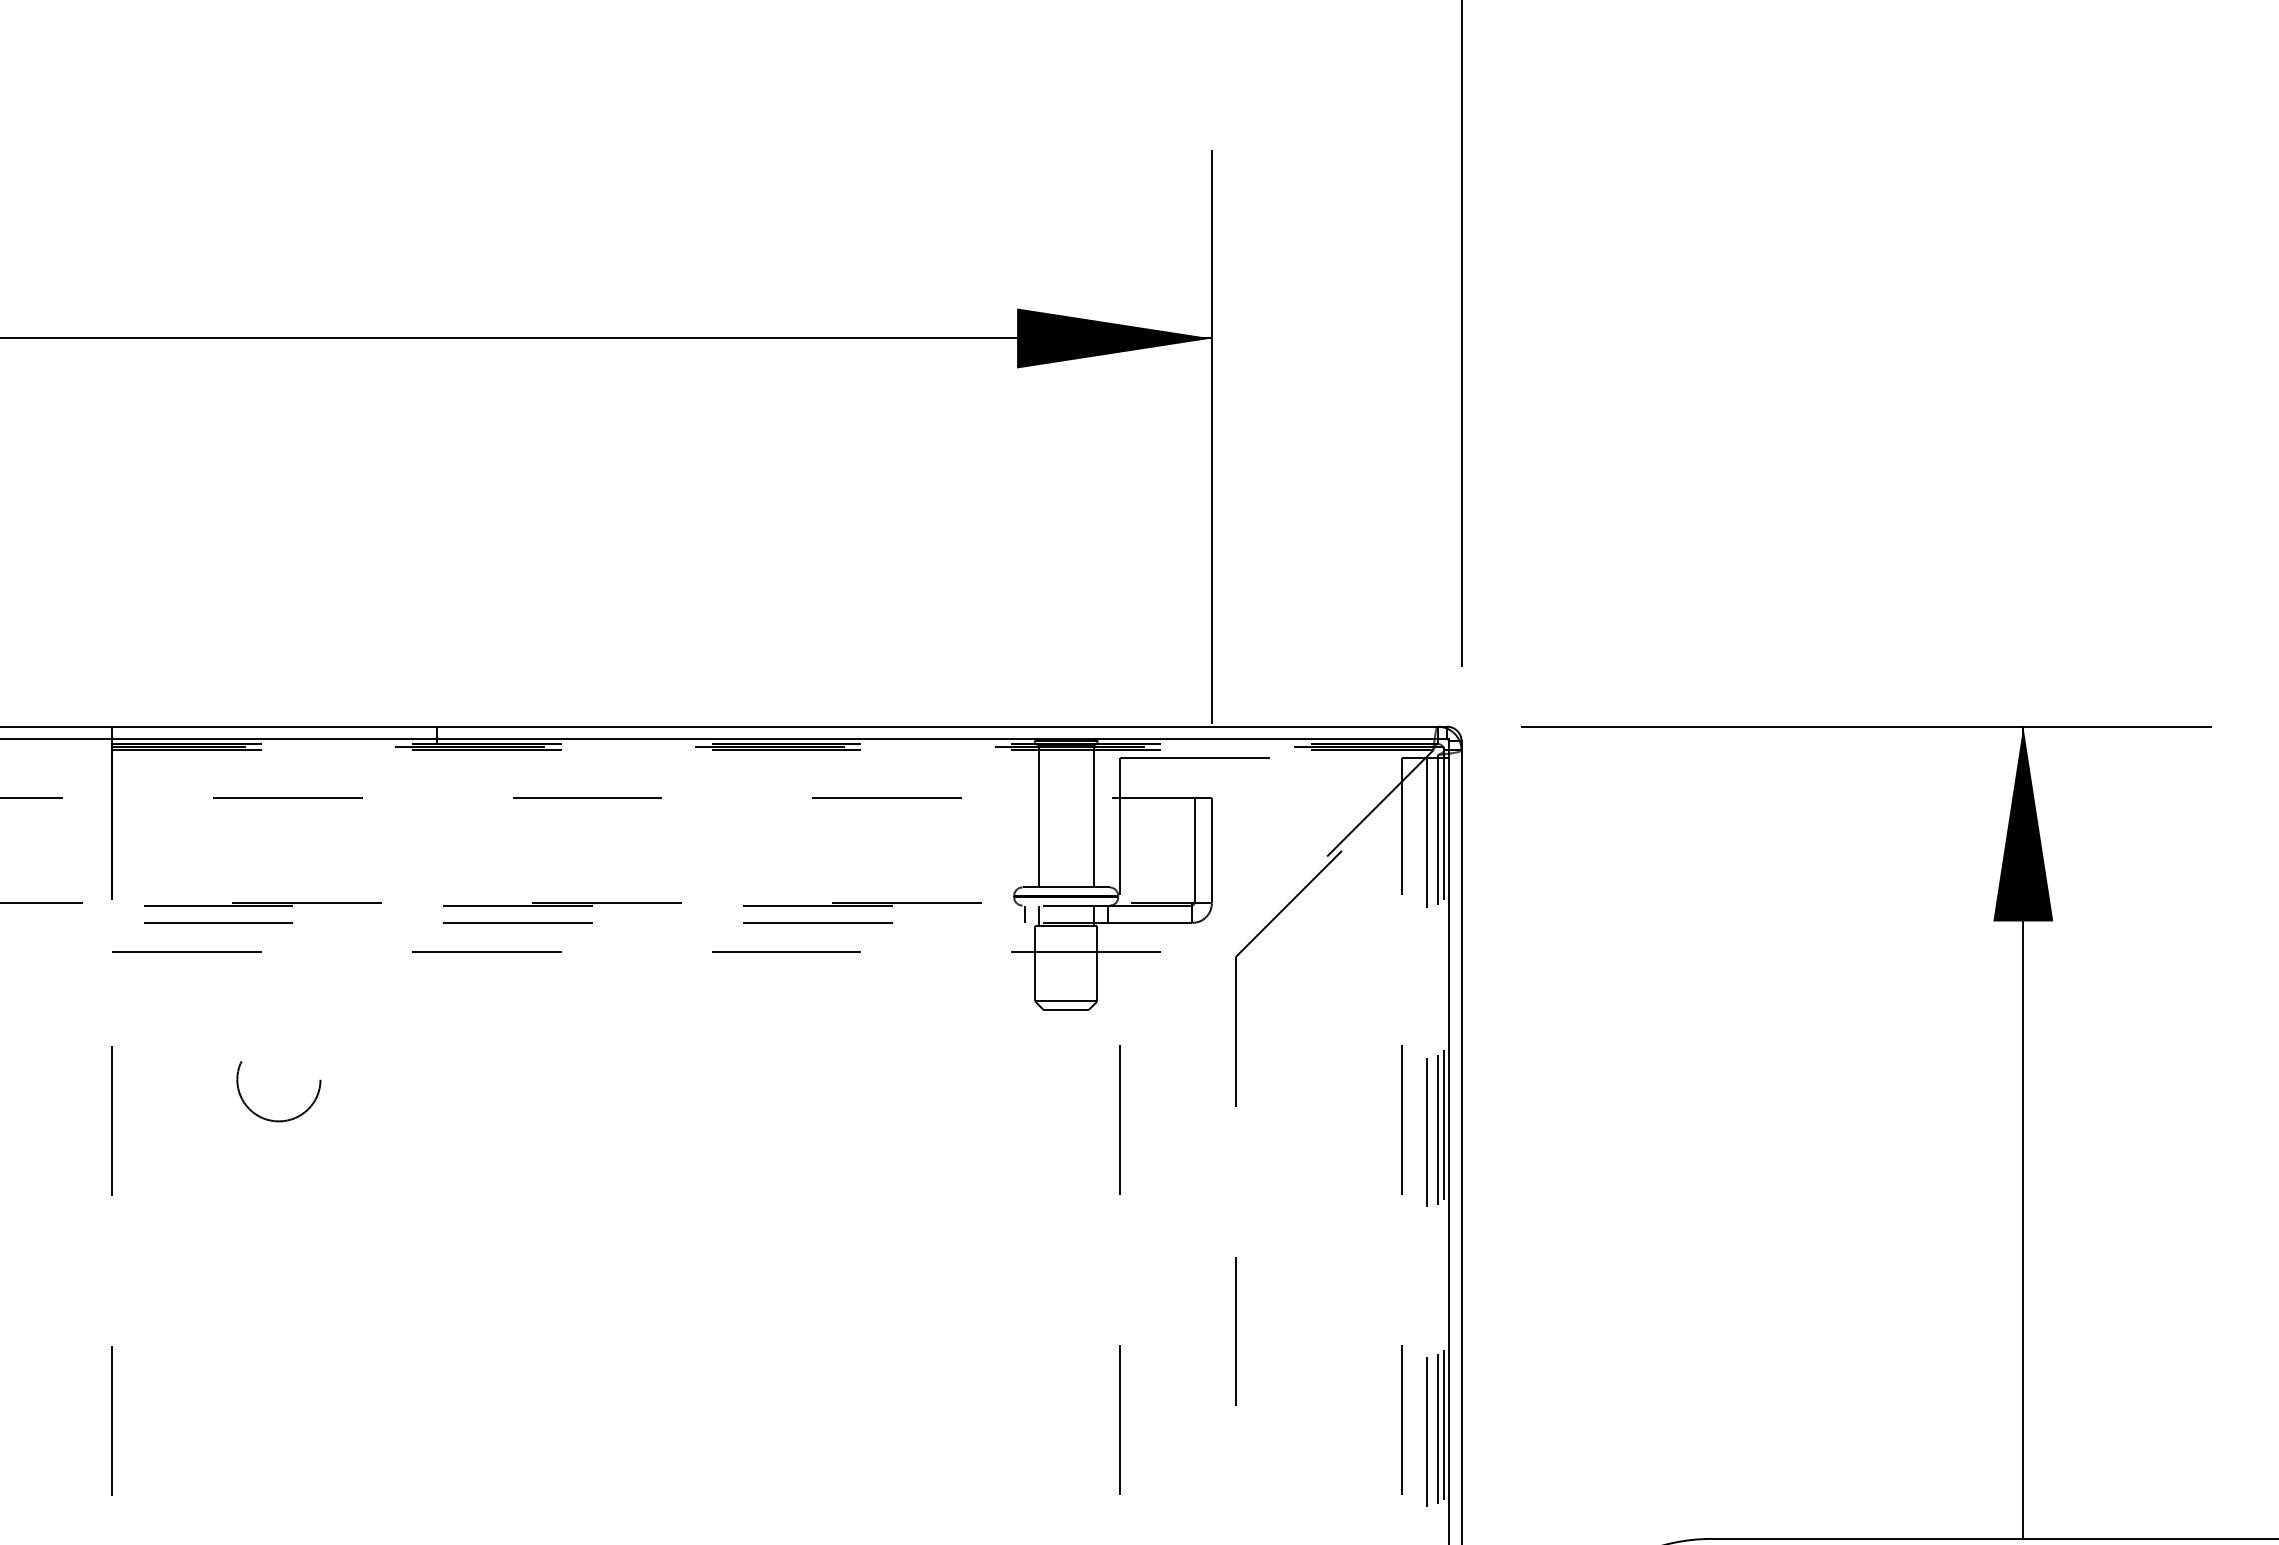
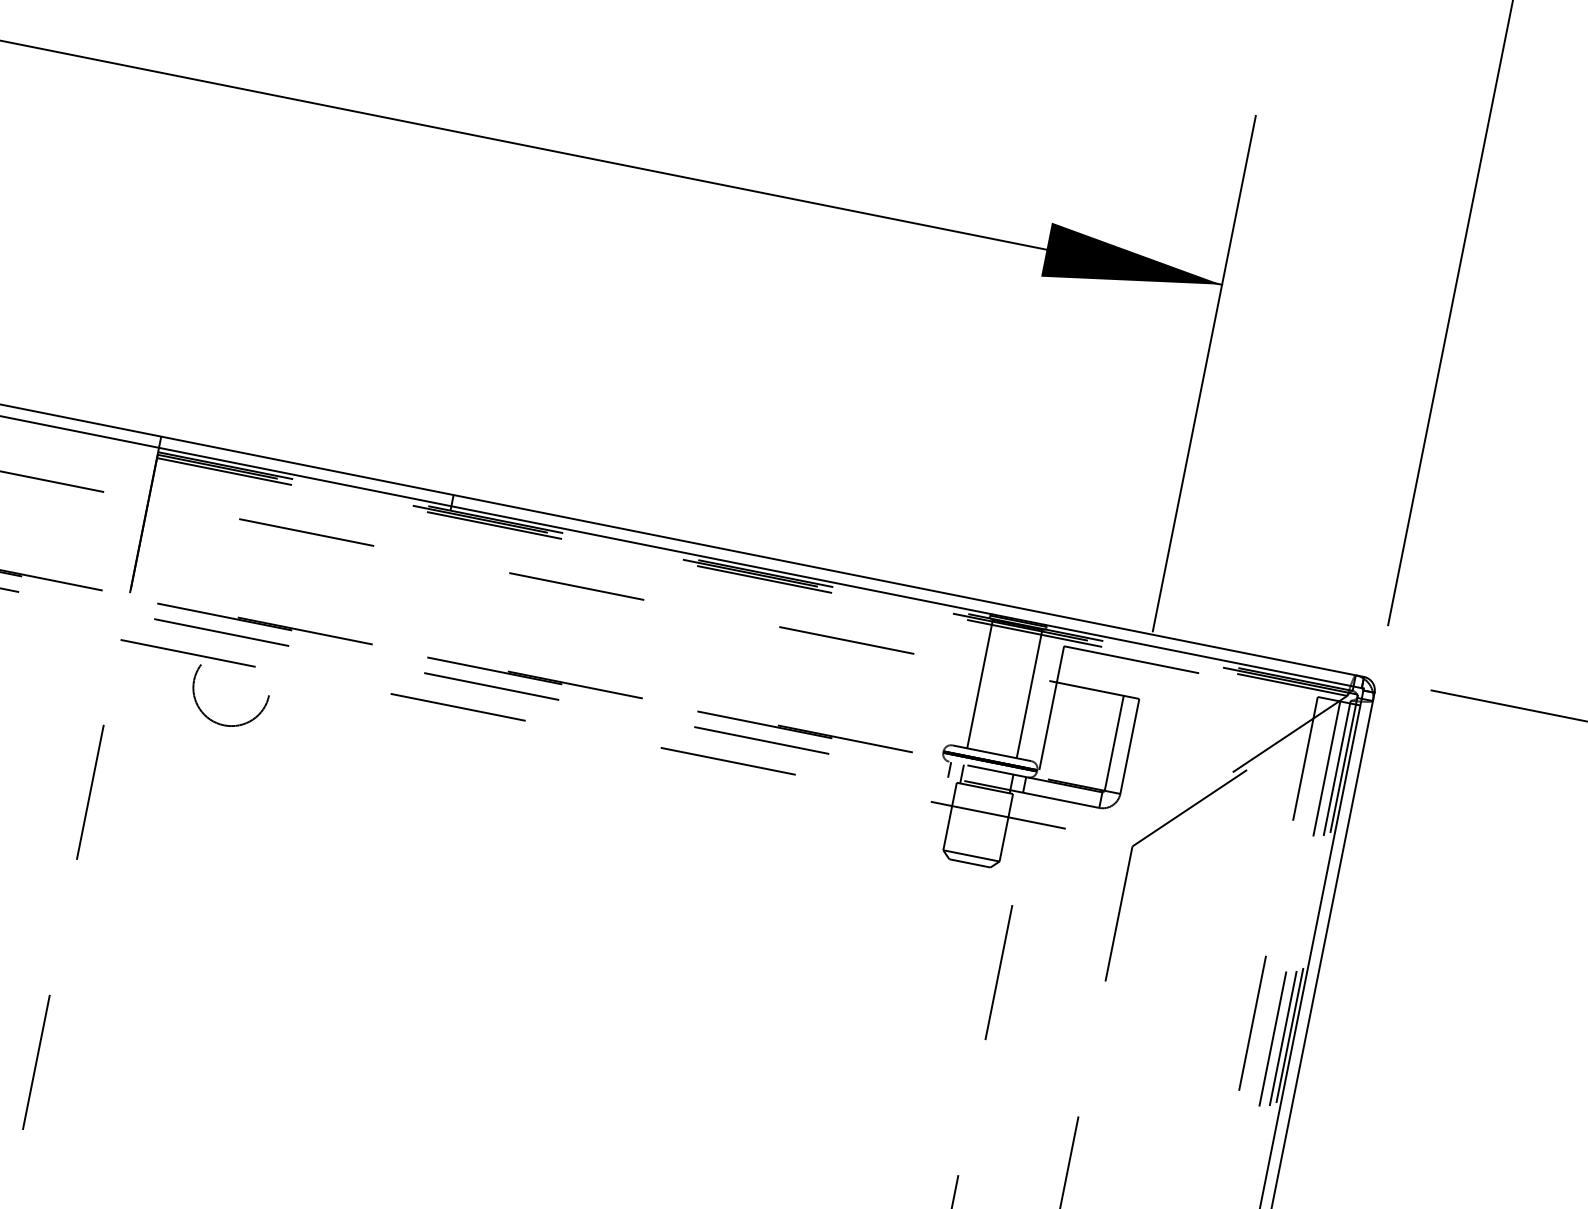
circle: (278, 1091) -> (229, 698), moved

